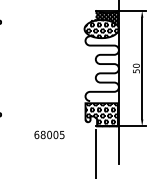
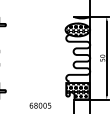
hatch: (104, 18) -> (79, 22), removed

